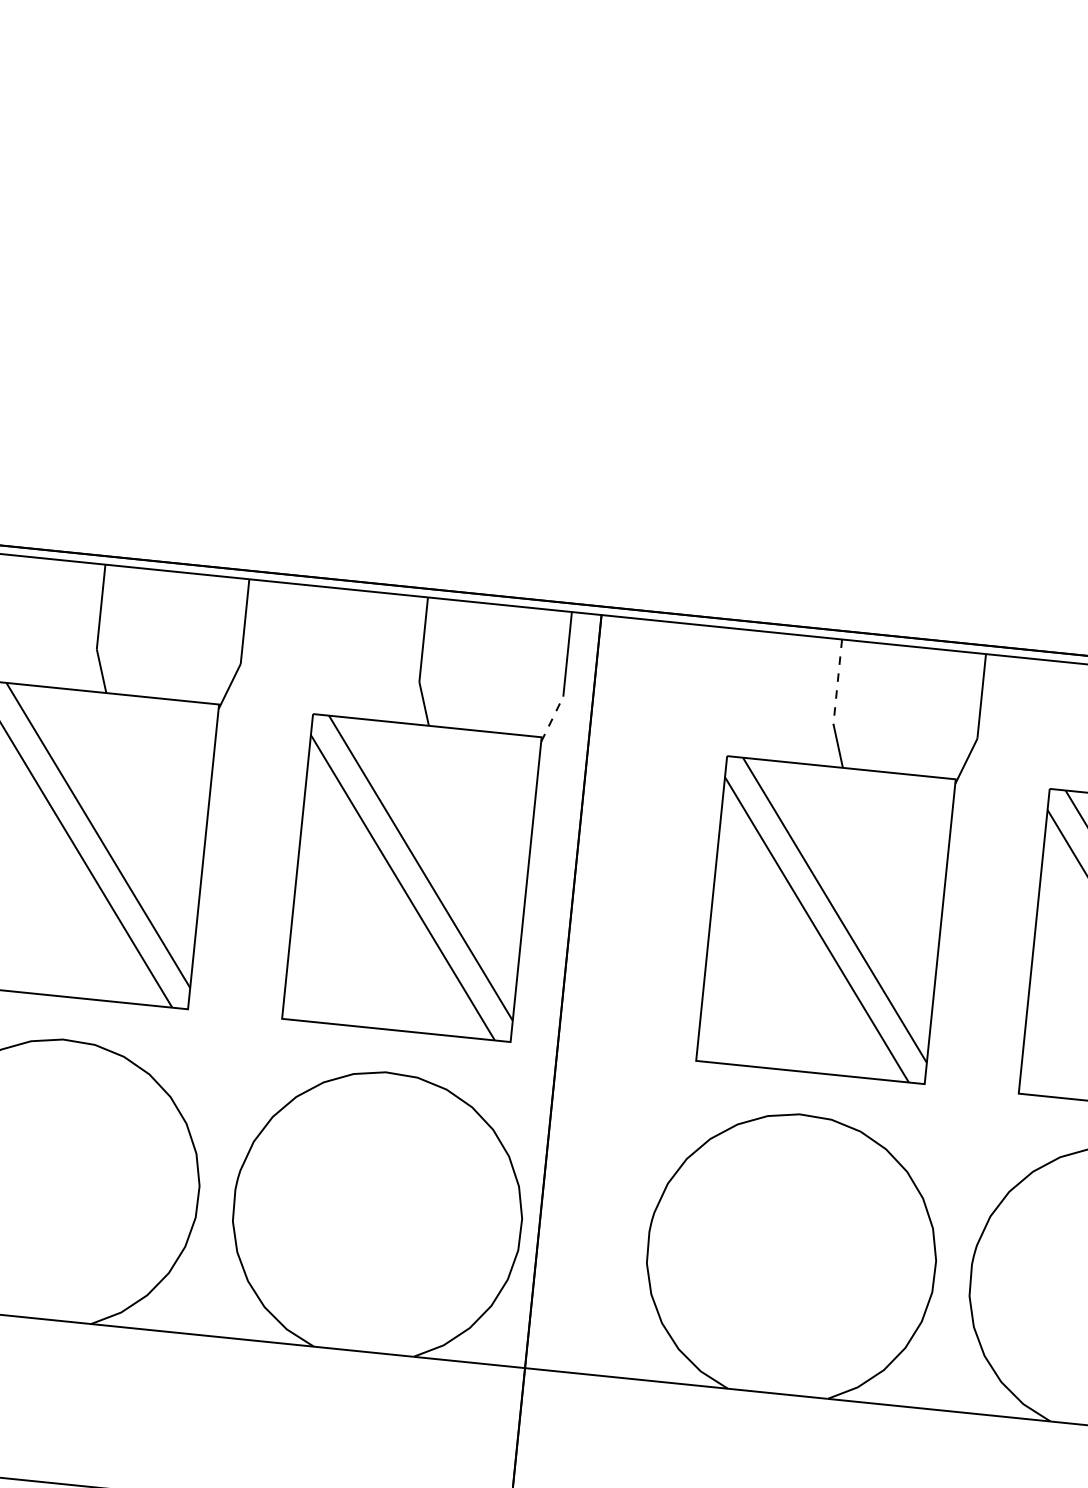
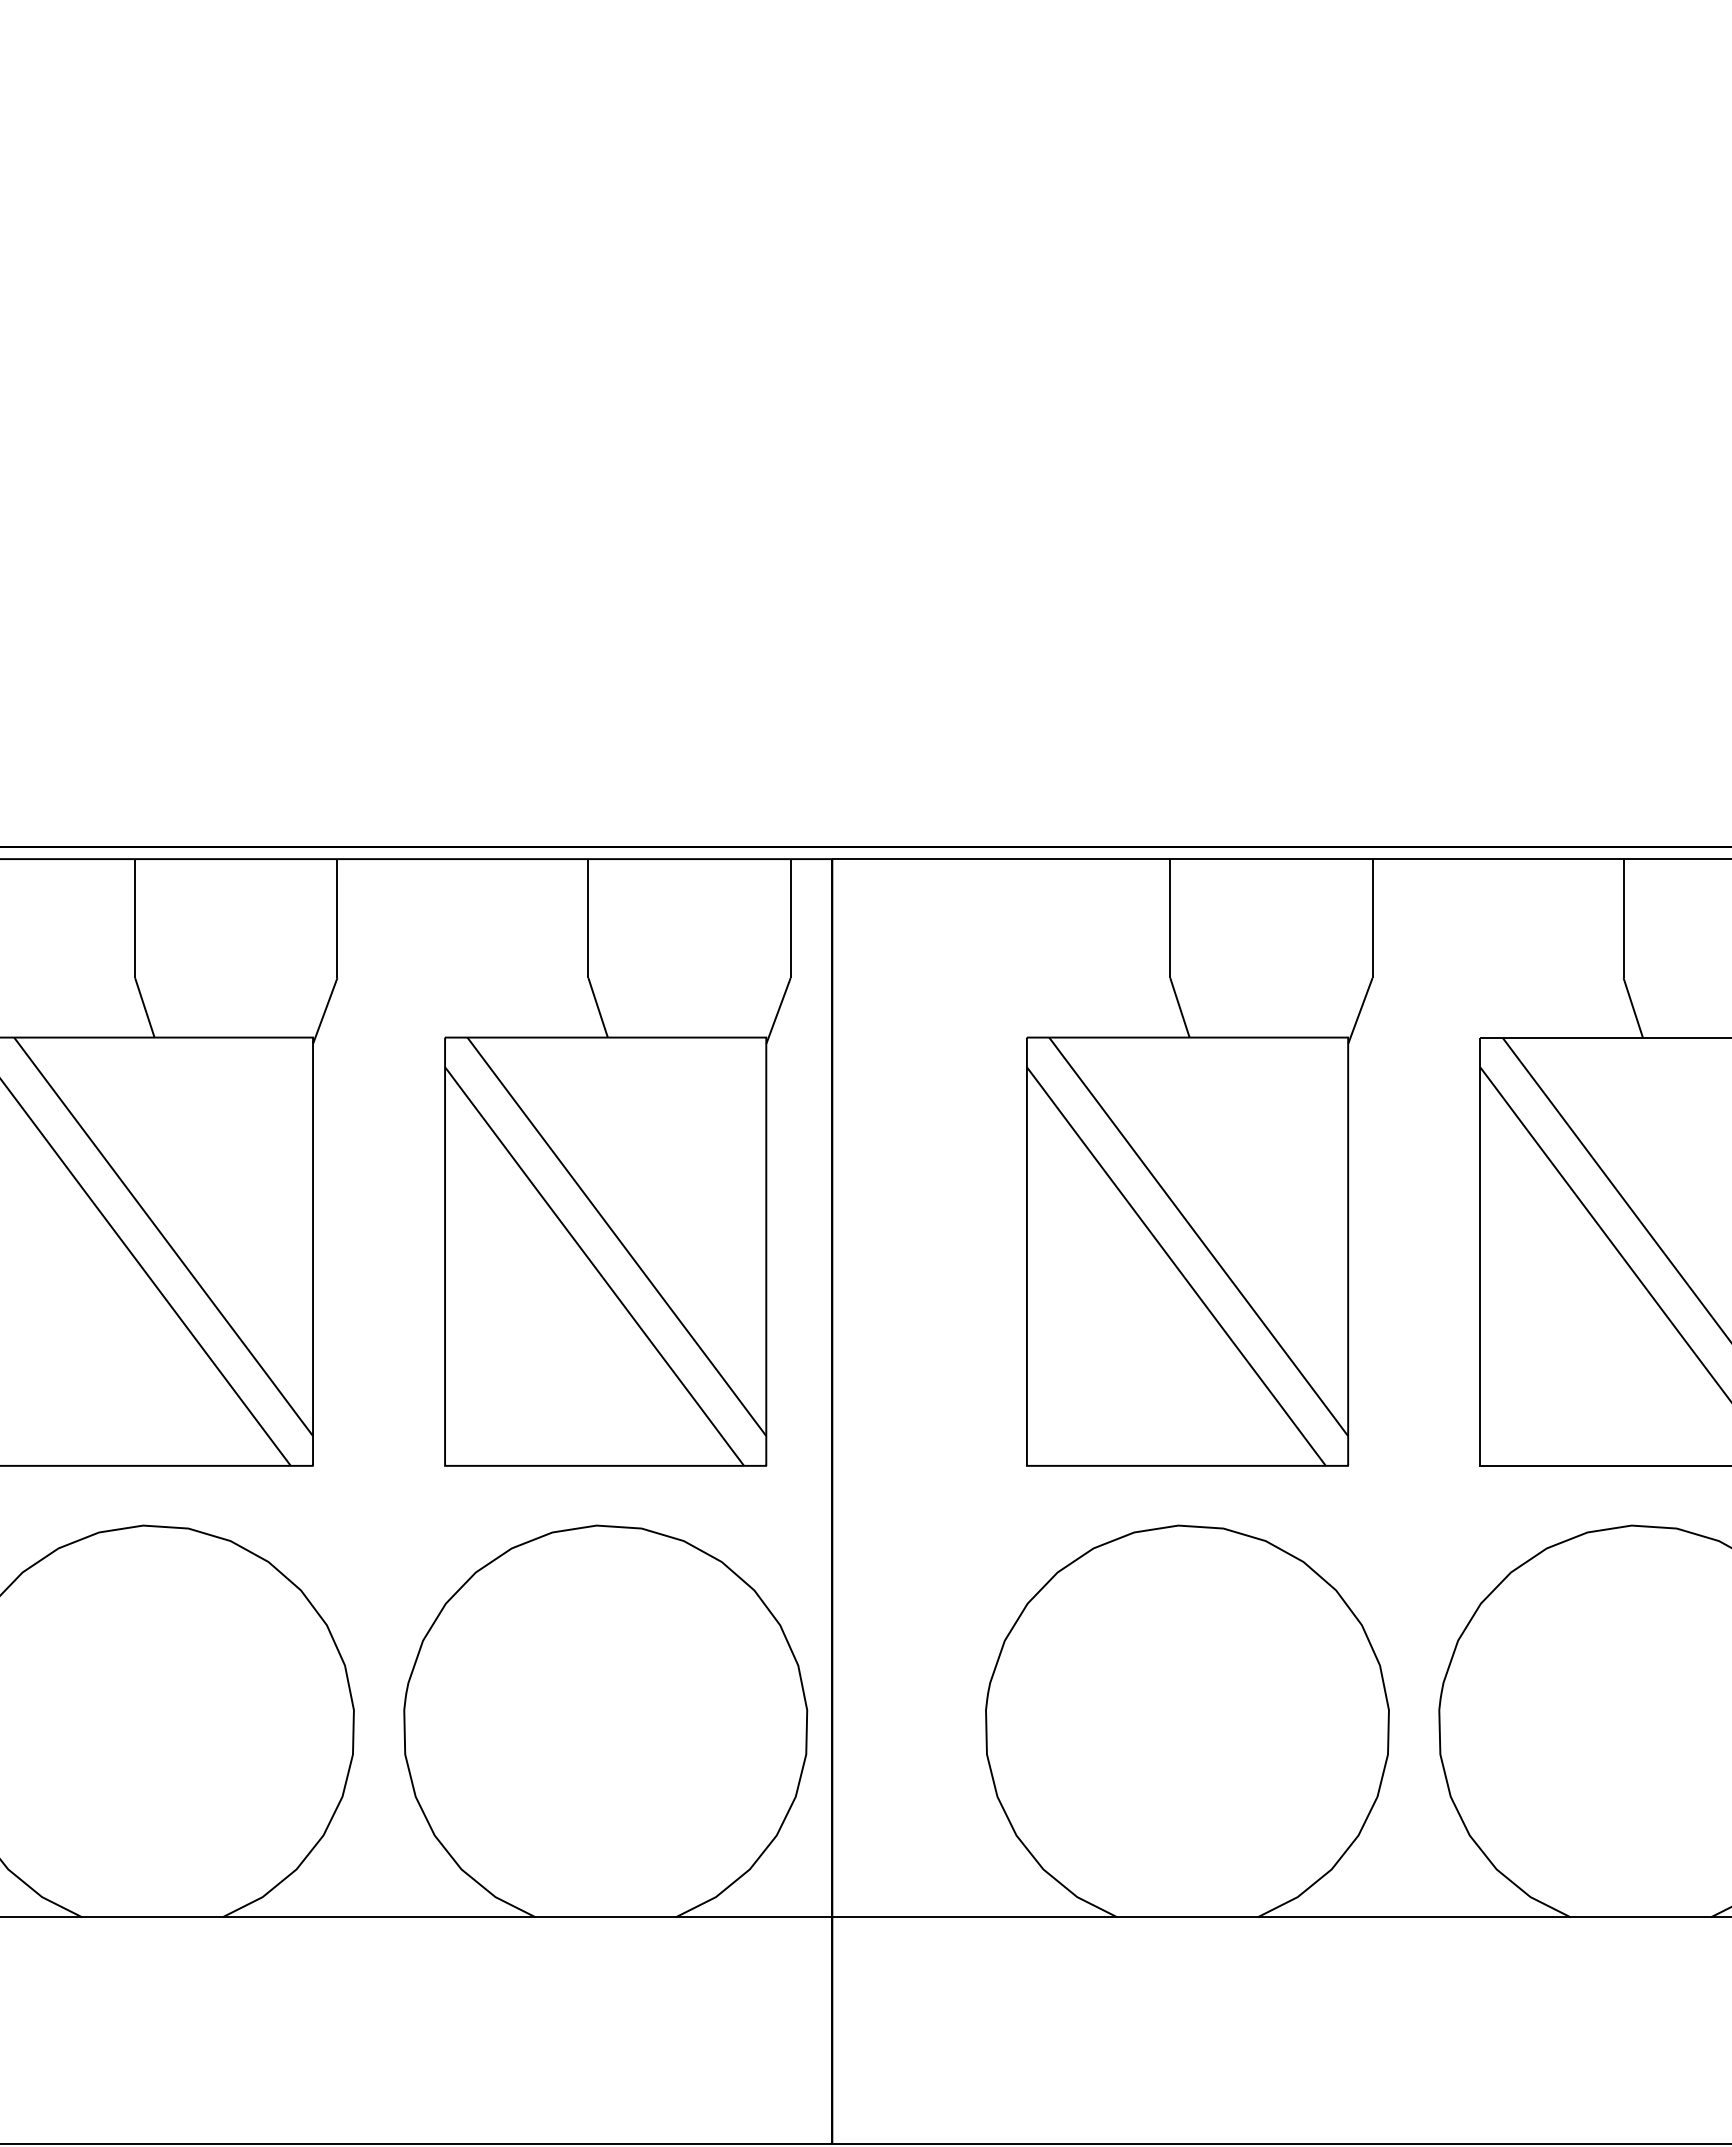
line: (837, 682) -> (1170, 919), dashed -> solid
line: (552, 718) -> (778, 1010), dashed -> solid

